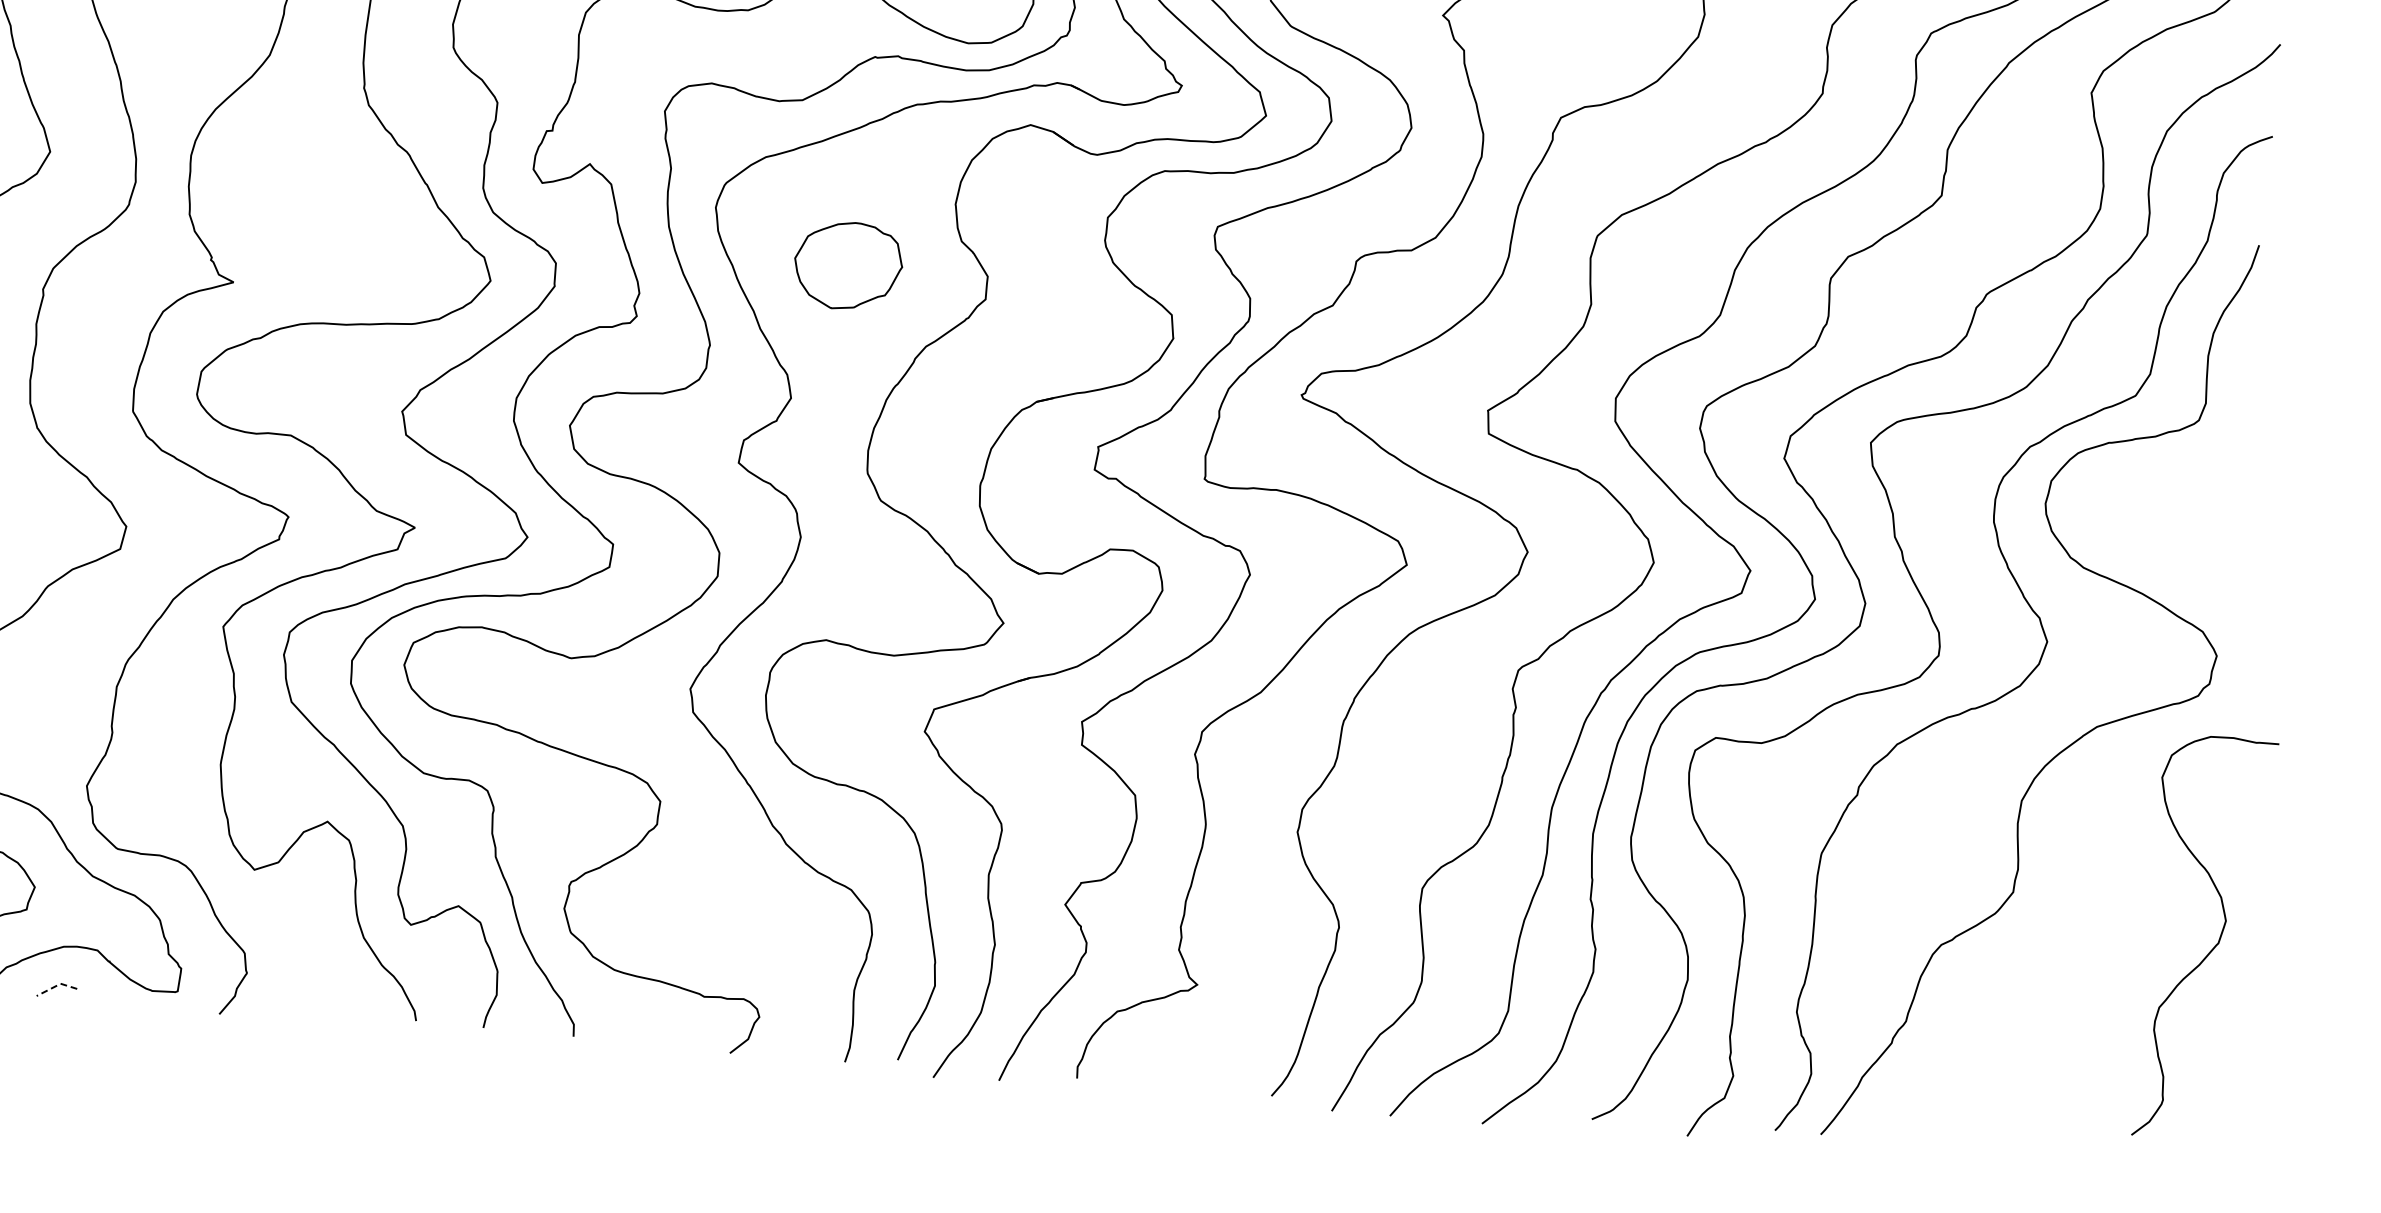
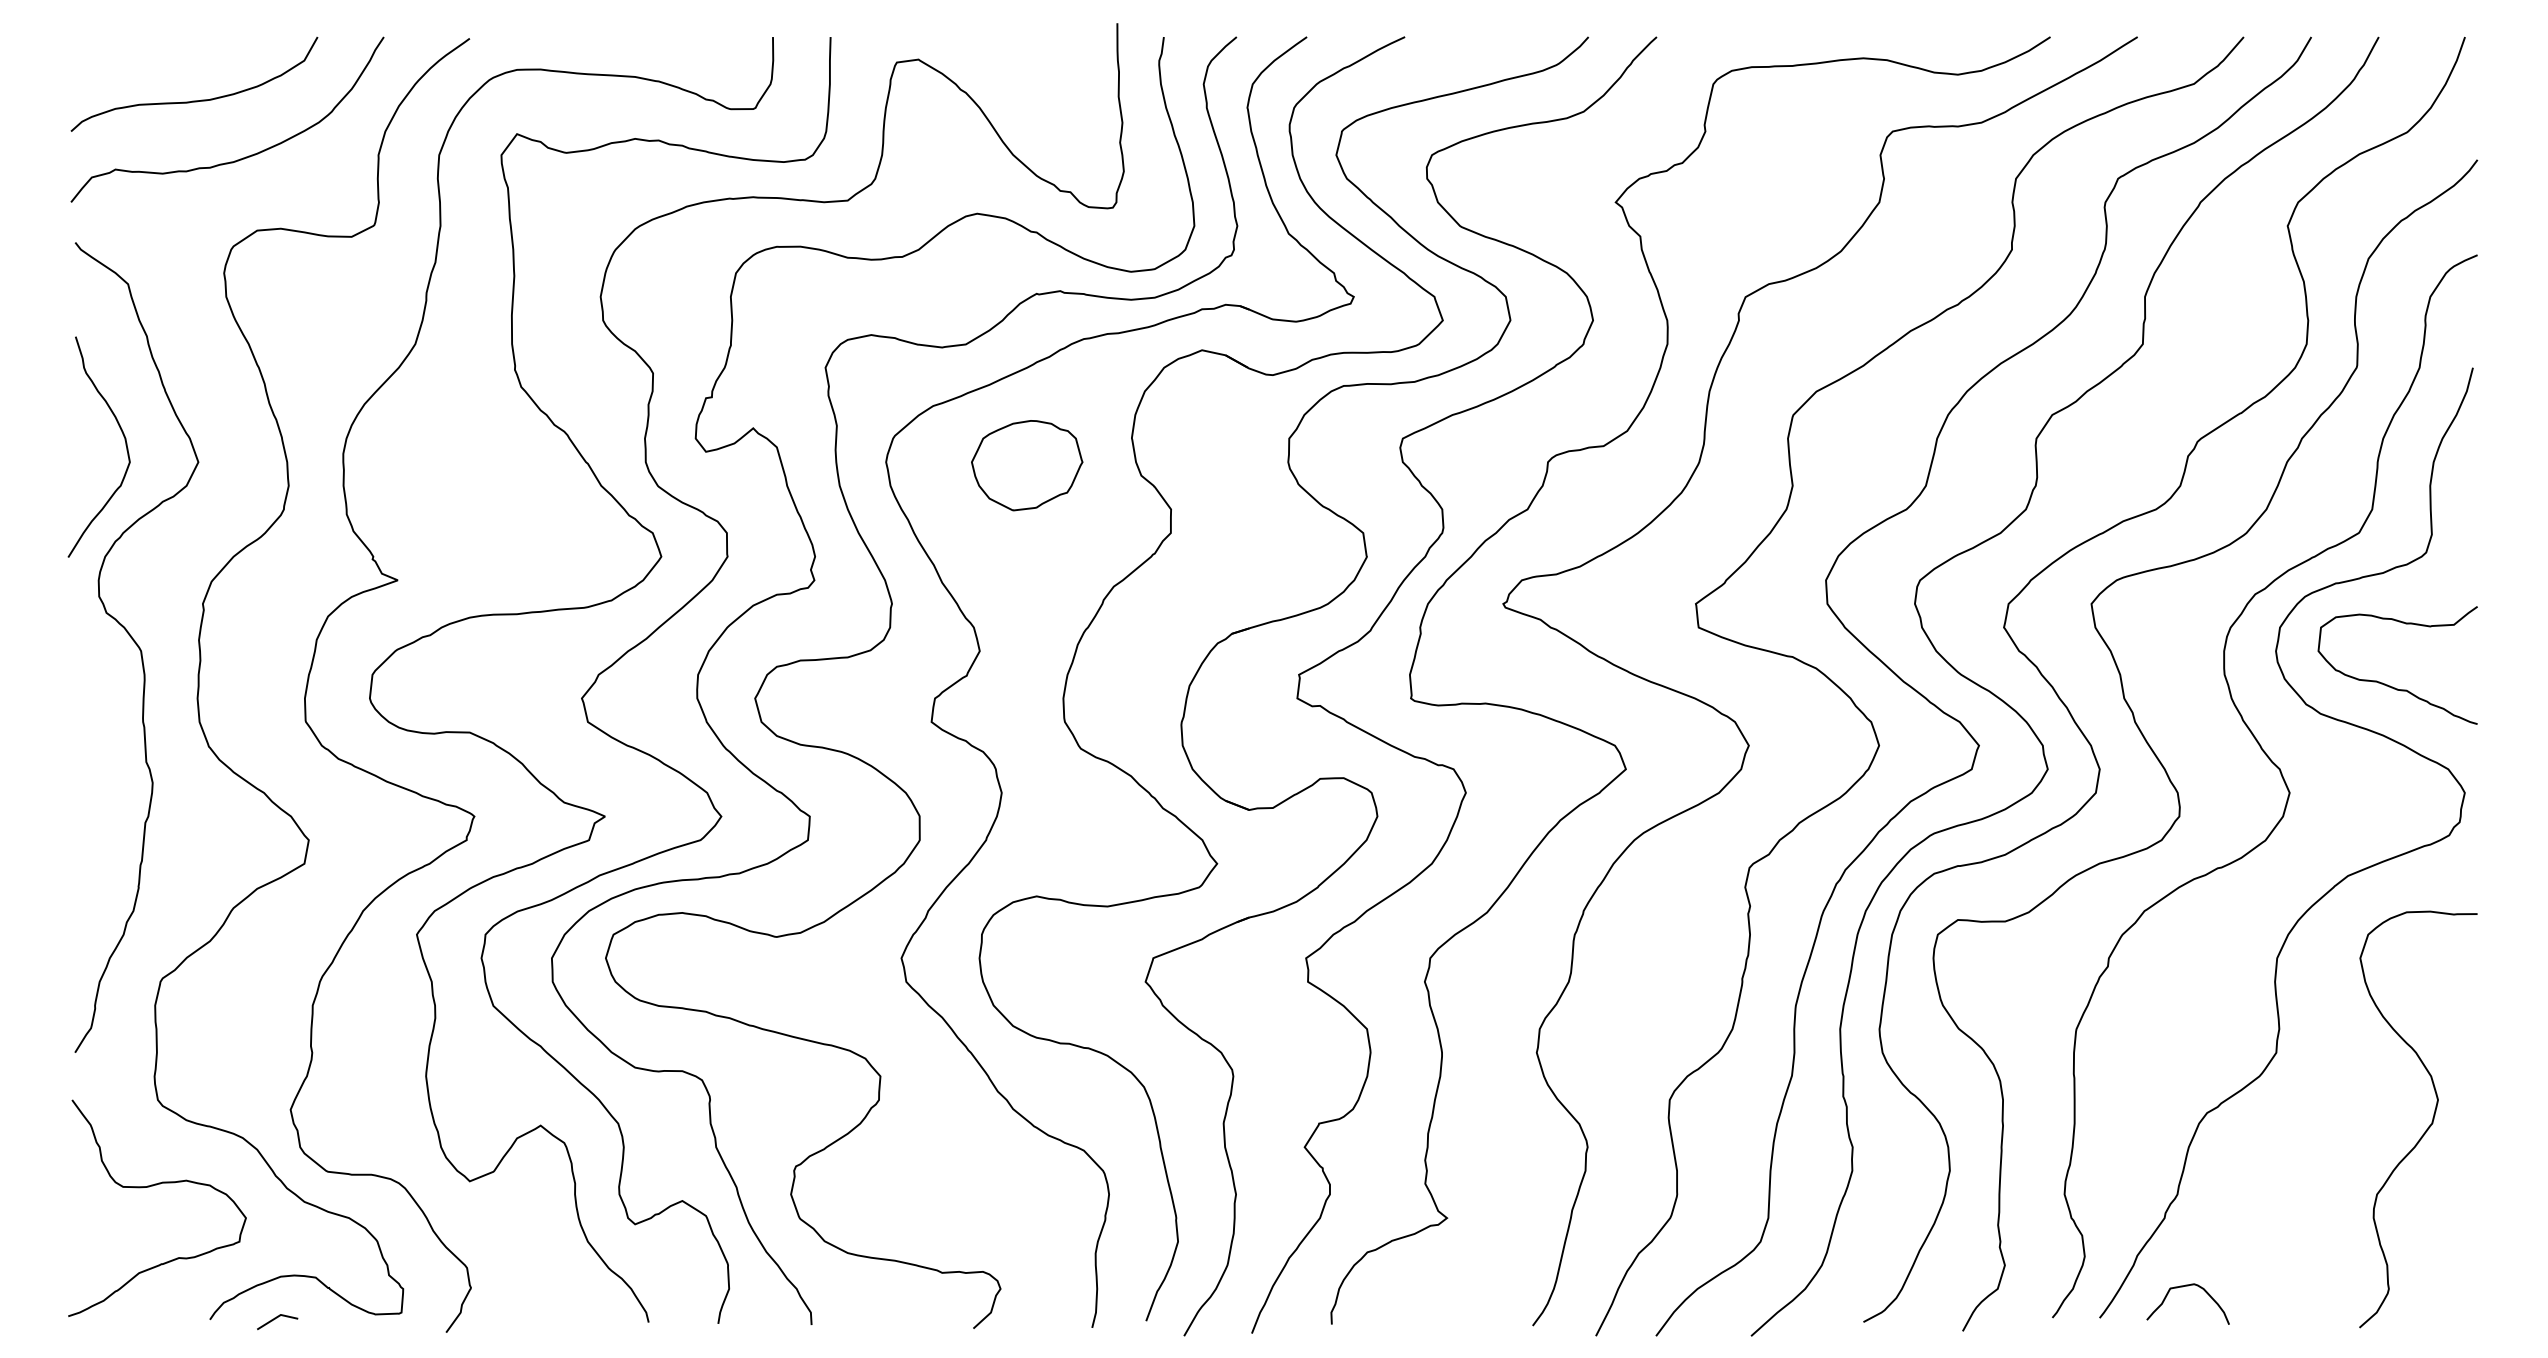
part: (848, 265) -> (1027, 465), moved
curve: (2153, 546) -> (2390, 685), added
curve: (2213, 946) -> (2427, 1127), moved
line: (56, 985) -> (276, 1317), dashed -> solid
curve: (1904, 1111) -> (2183, 1287), added

